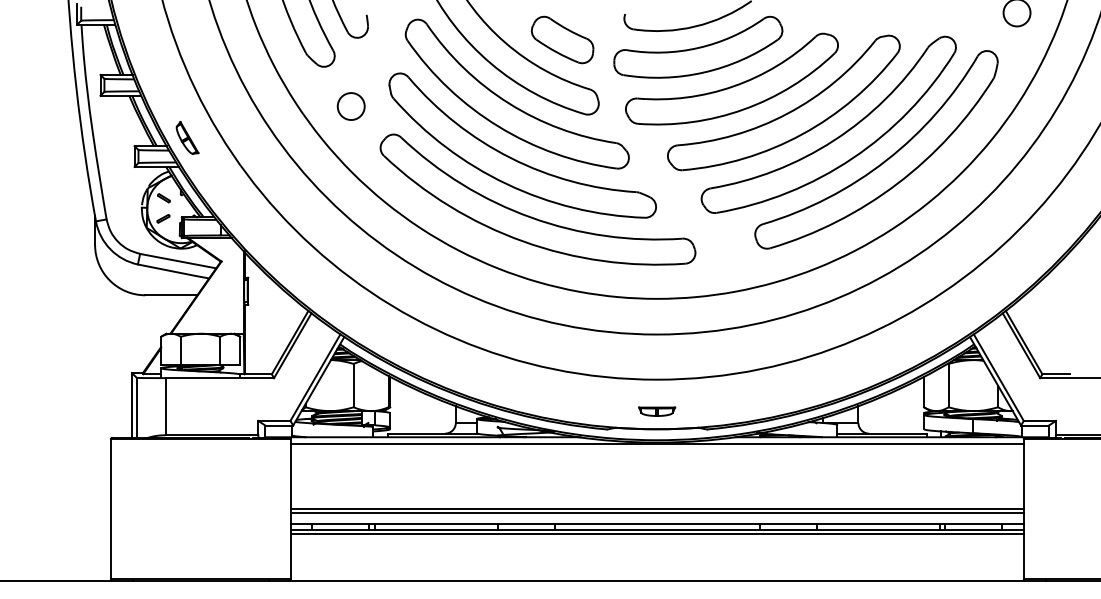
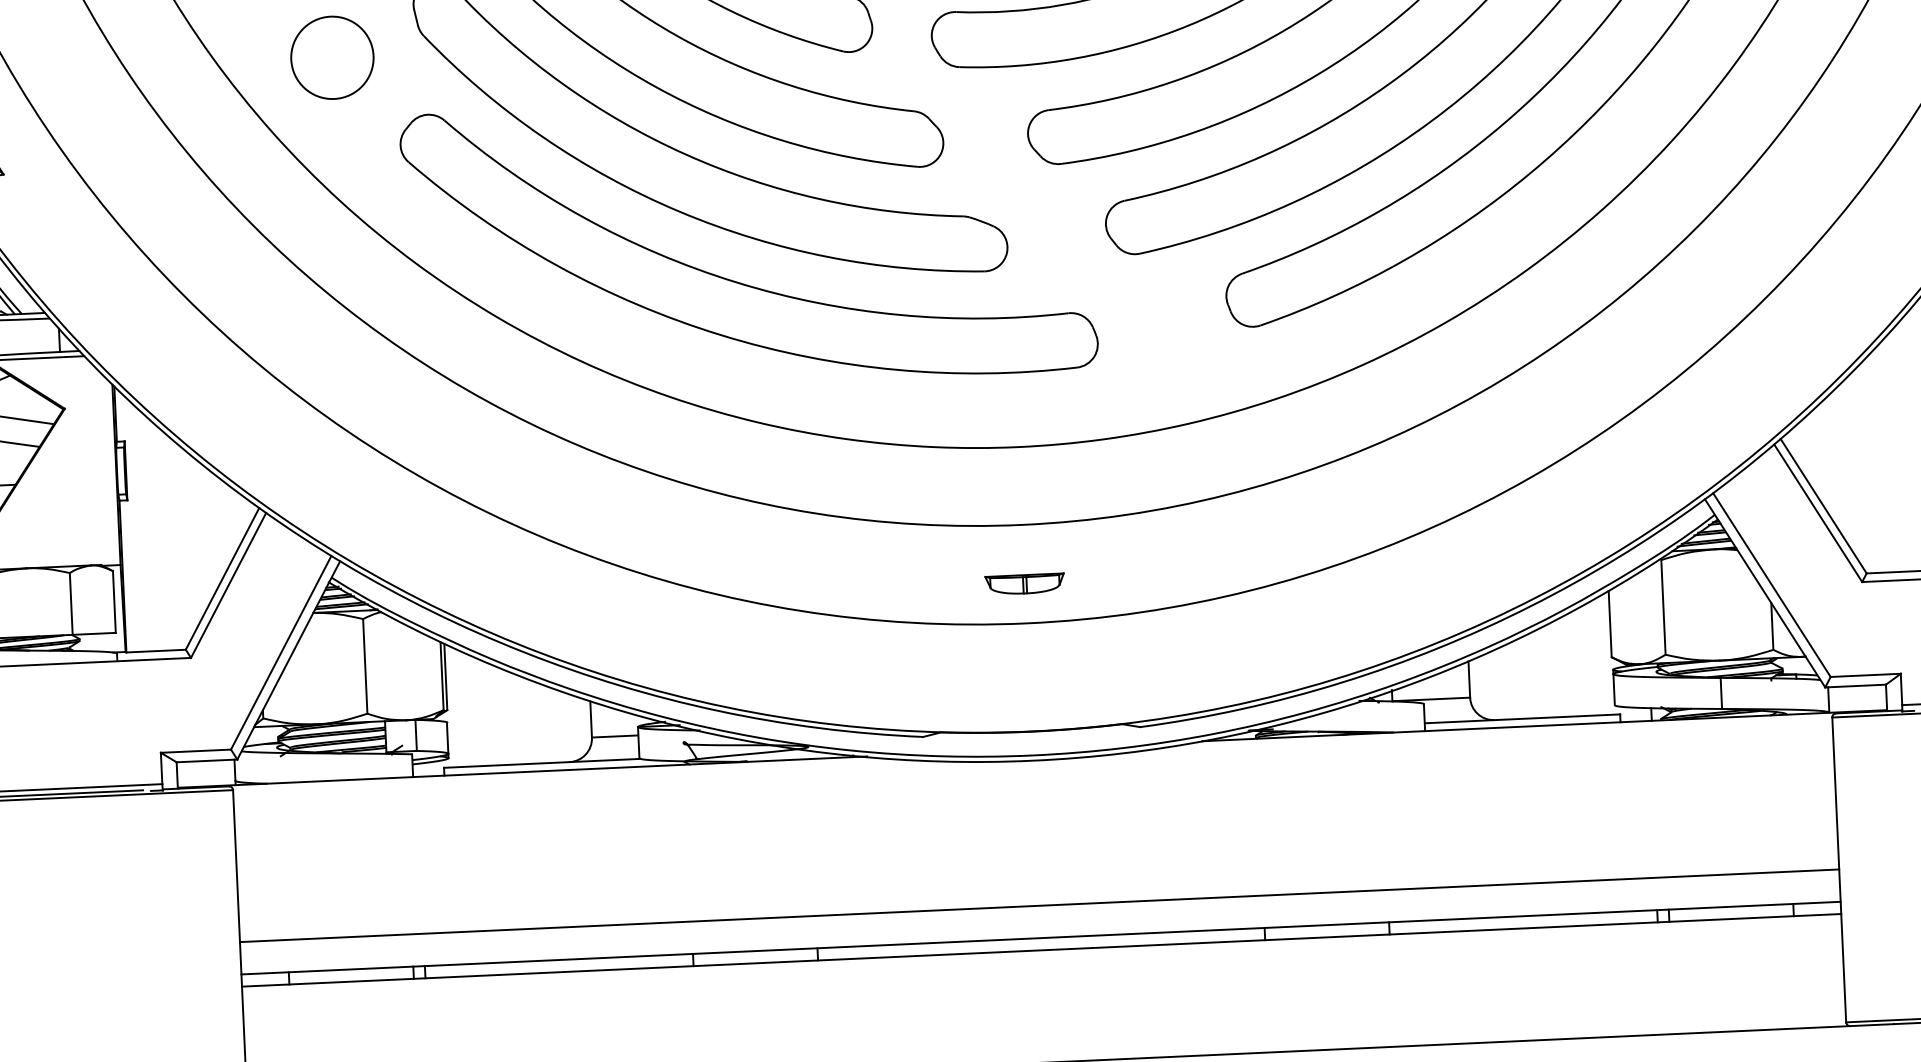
circle: (350, 106) -> (330, 57), size x1.4
part: (657, 411) -> (1025, 583), moved
line: (656, 444) -> (1031, 764), removed
line: (656, 512) -> (1038, 913), removed
line: (656, 534) -> (1040, 961), removed

